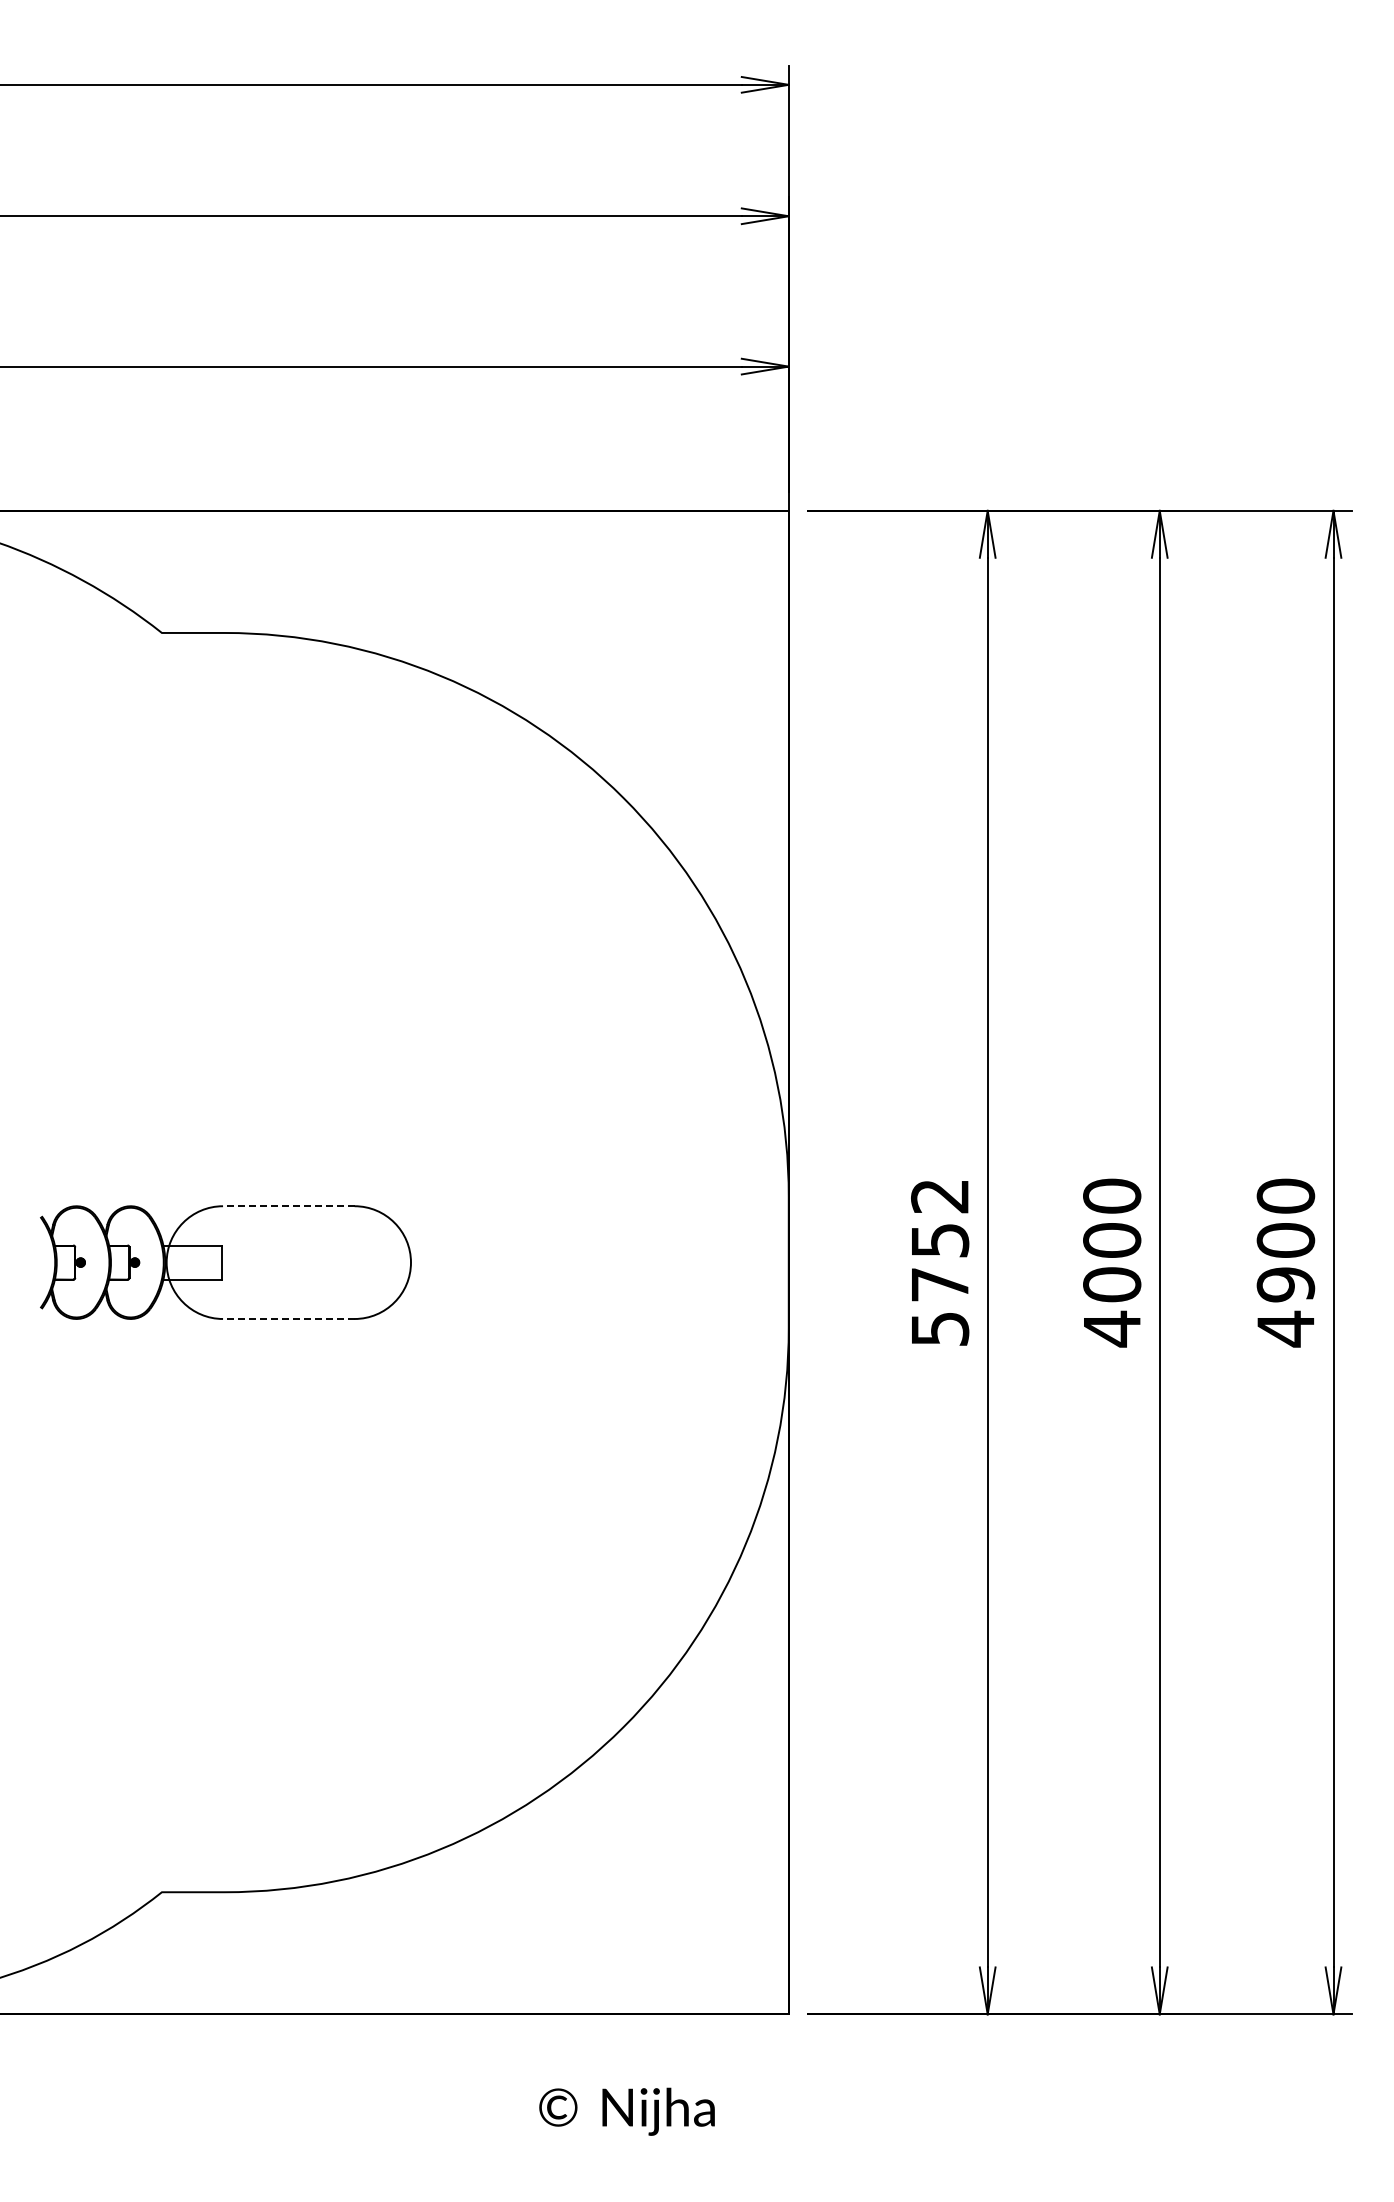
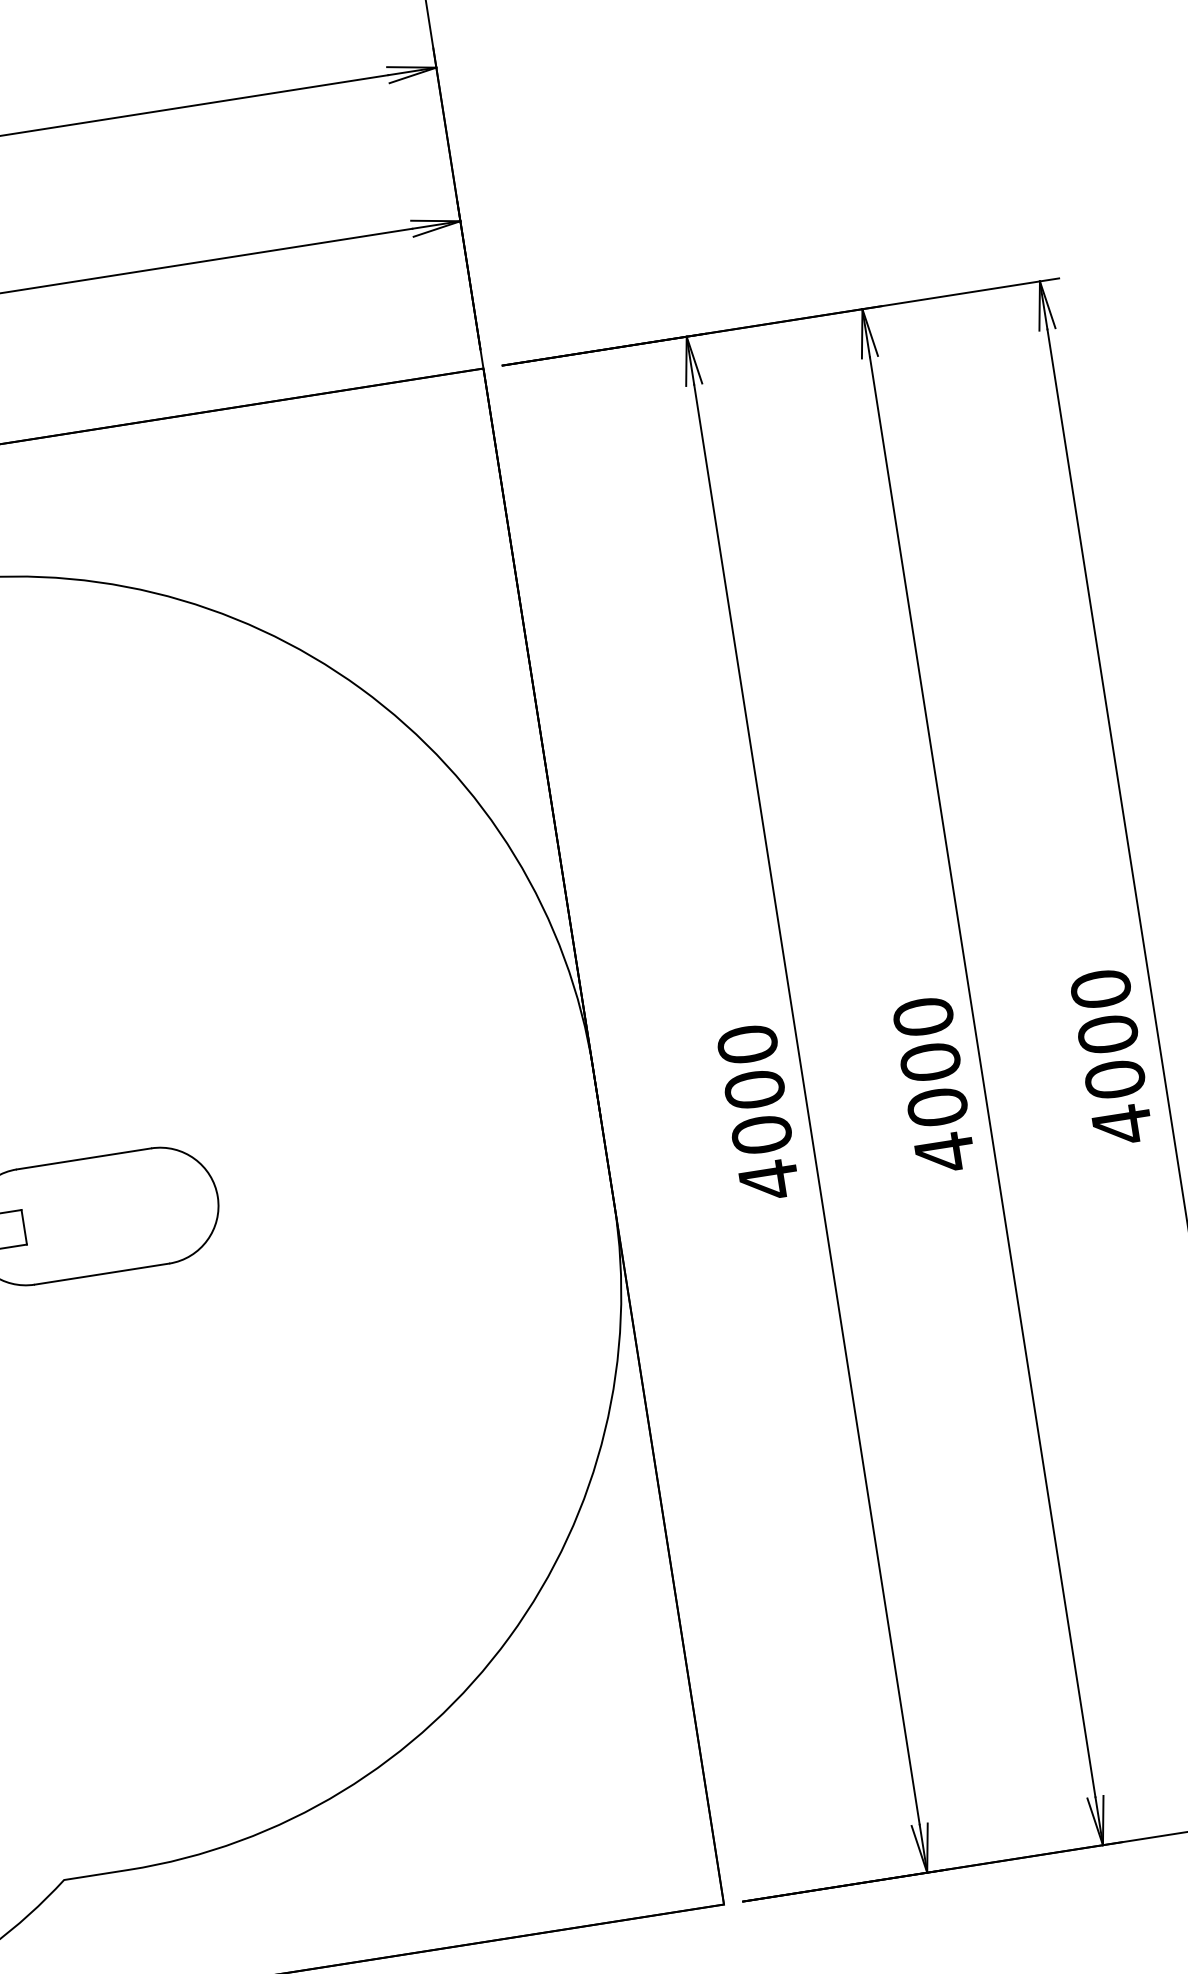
line: (288, 1206) -> (83, 1159), dashed -> solid
text: (940, 1262) -> (758, 1112), 5752 -> 4000
text: (1285, 1284) -> (1114, 1079), 4900 -> 4000
line: (288, 1319) -> (101, 1274), dashed -> solid

